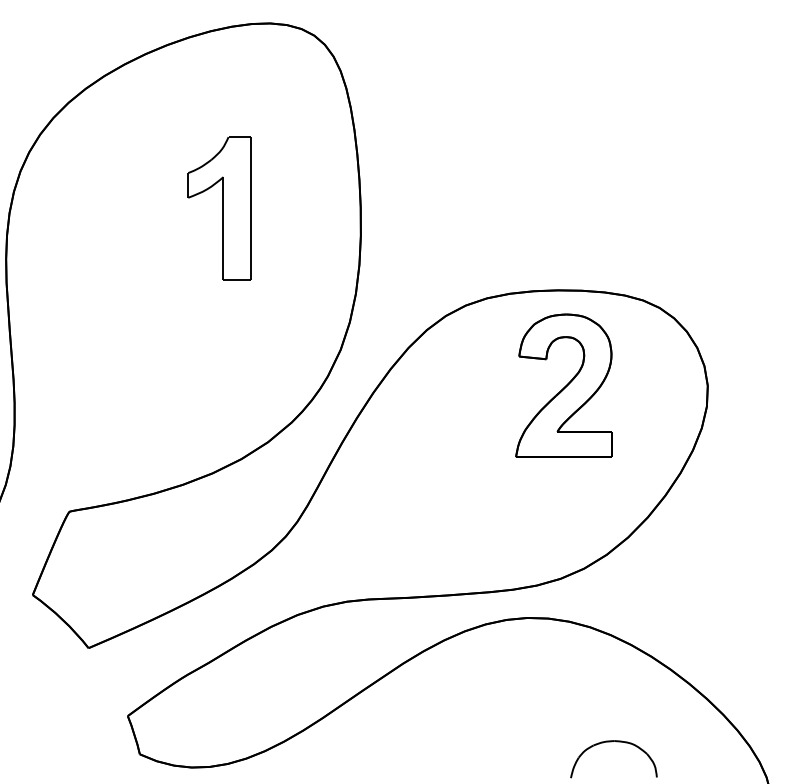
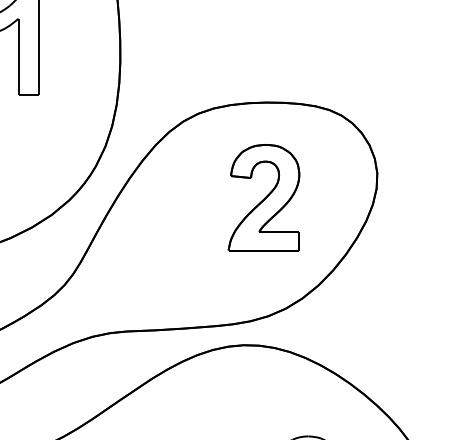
part: (563, 385) -> (263, 197), moved

